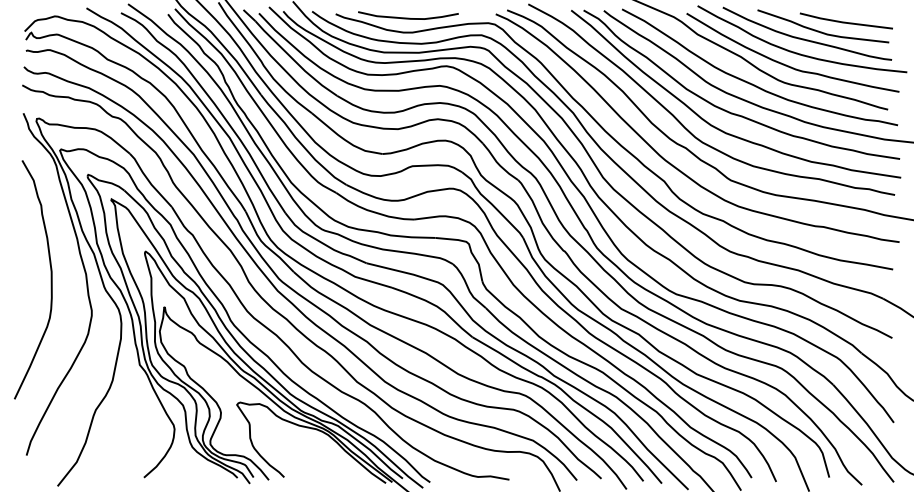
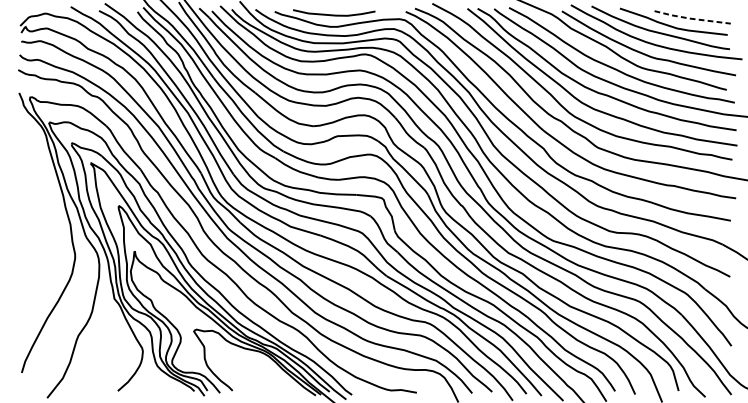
line: (844, 22) -> (691, 18), solid -> dashed
curve: (50, 279) -> (41, 228), removed

